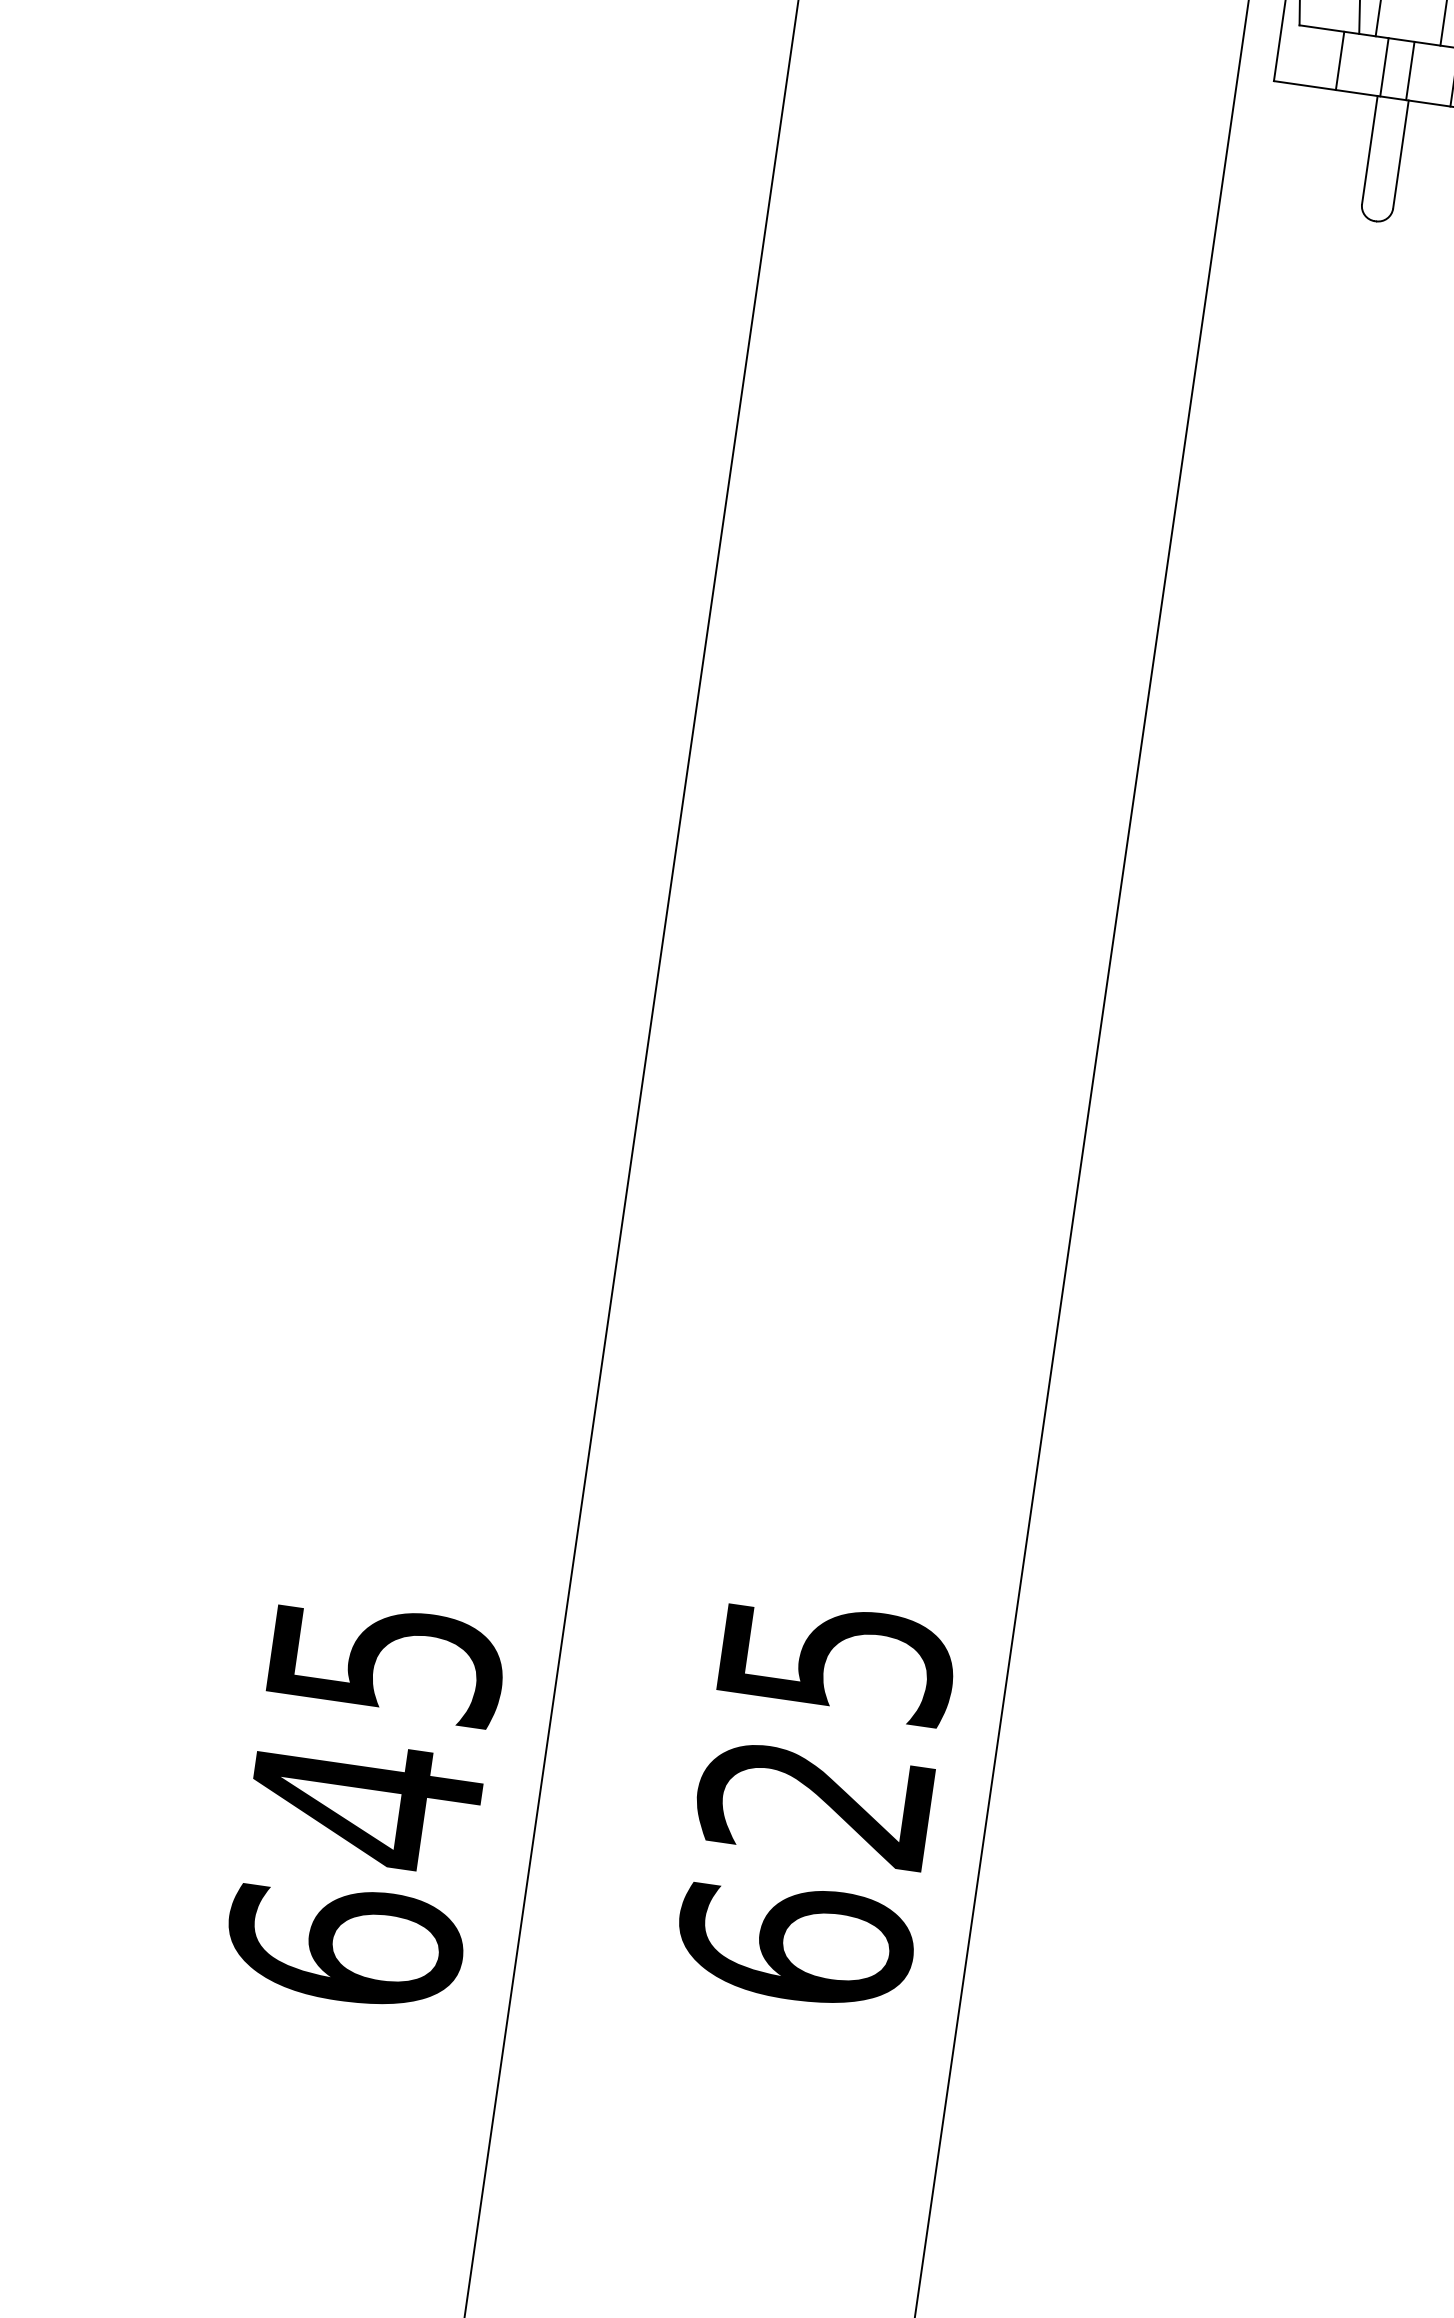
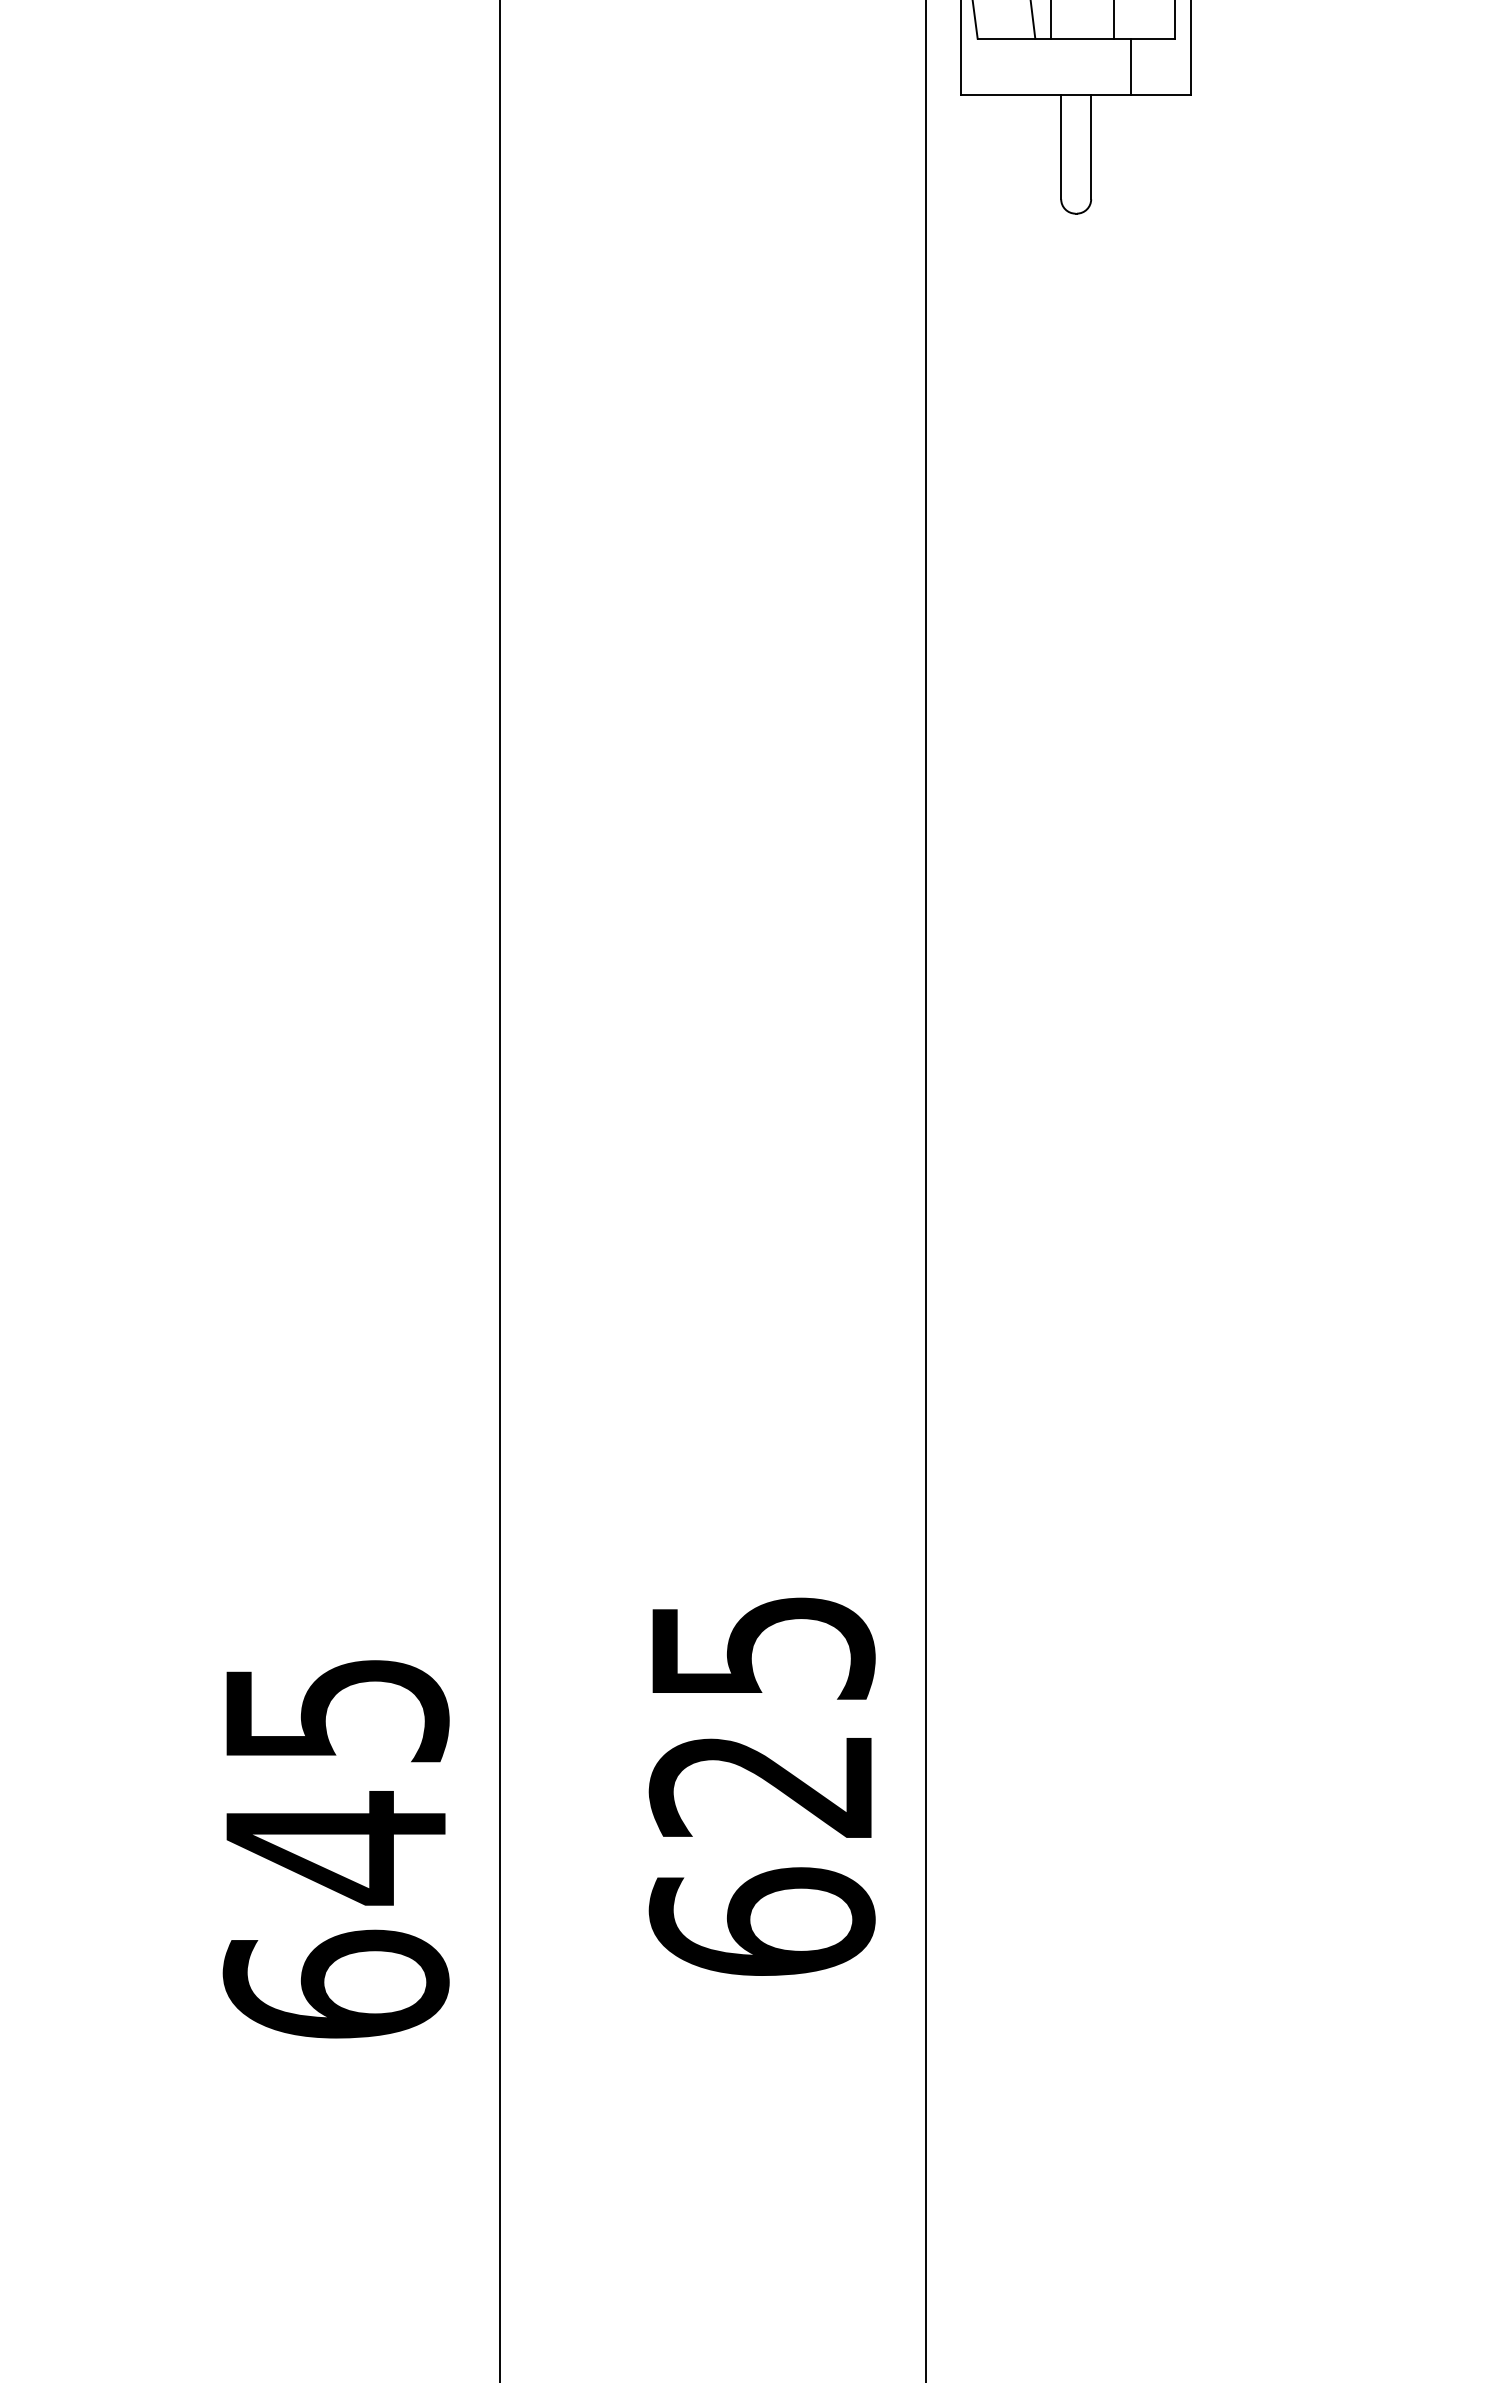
line: (1339, 60) -> (1020, 66), removed
line: (1384, 66) -> (1063, 66), removed
line: (1410, 70) -> (1088, 66), removed

